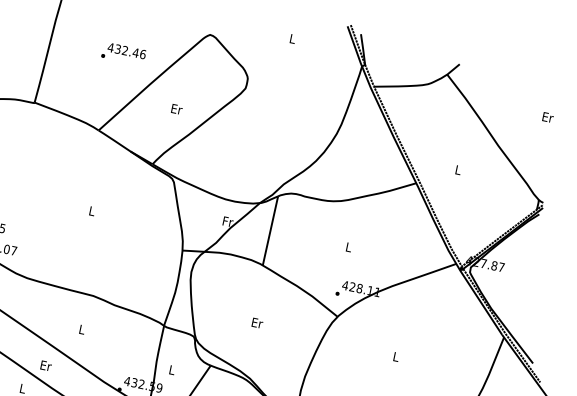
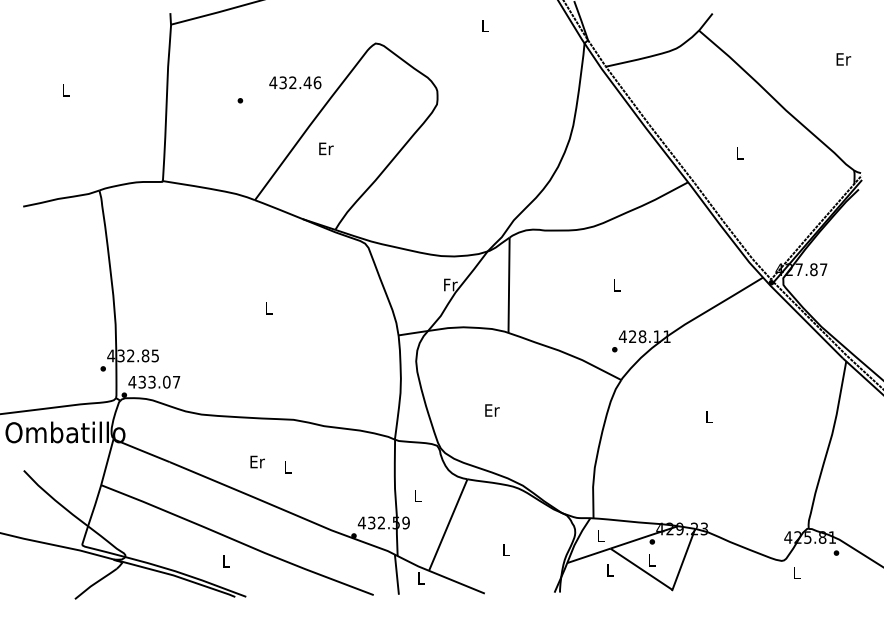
text: (127, 50) -> (295, 82), moved
text: (177, 109) -> (326, 148), moved
text: (257, 323) -> (492, 410), moved
text: (46, 365) -> (257, 461), moved

